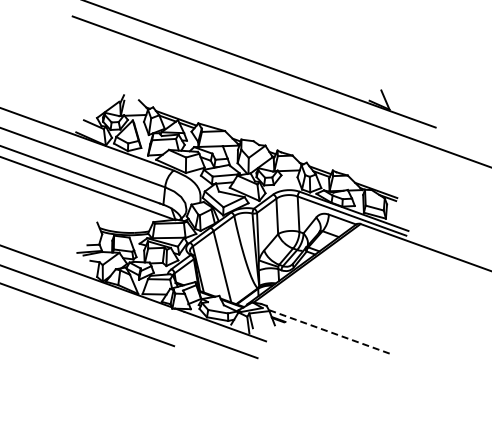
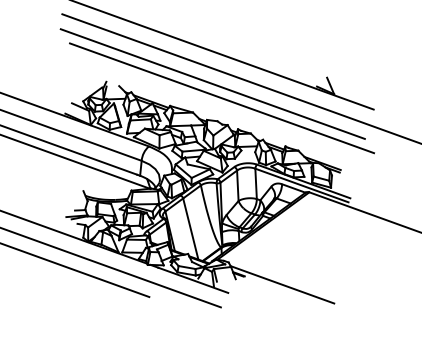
line: (247, 97) -> (212, 83), added
line: (258, 114) -> (221, 98), added
line: (328, 331) -> (281, 284), dashed -> solid

